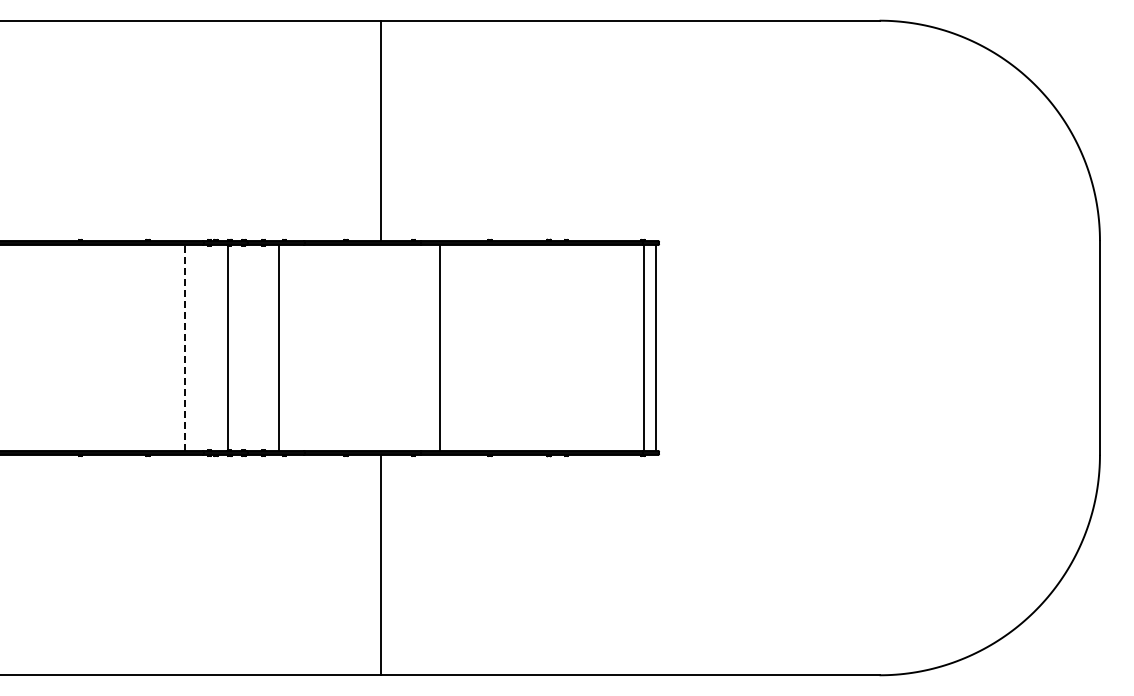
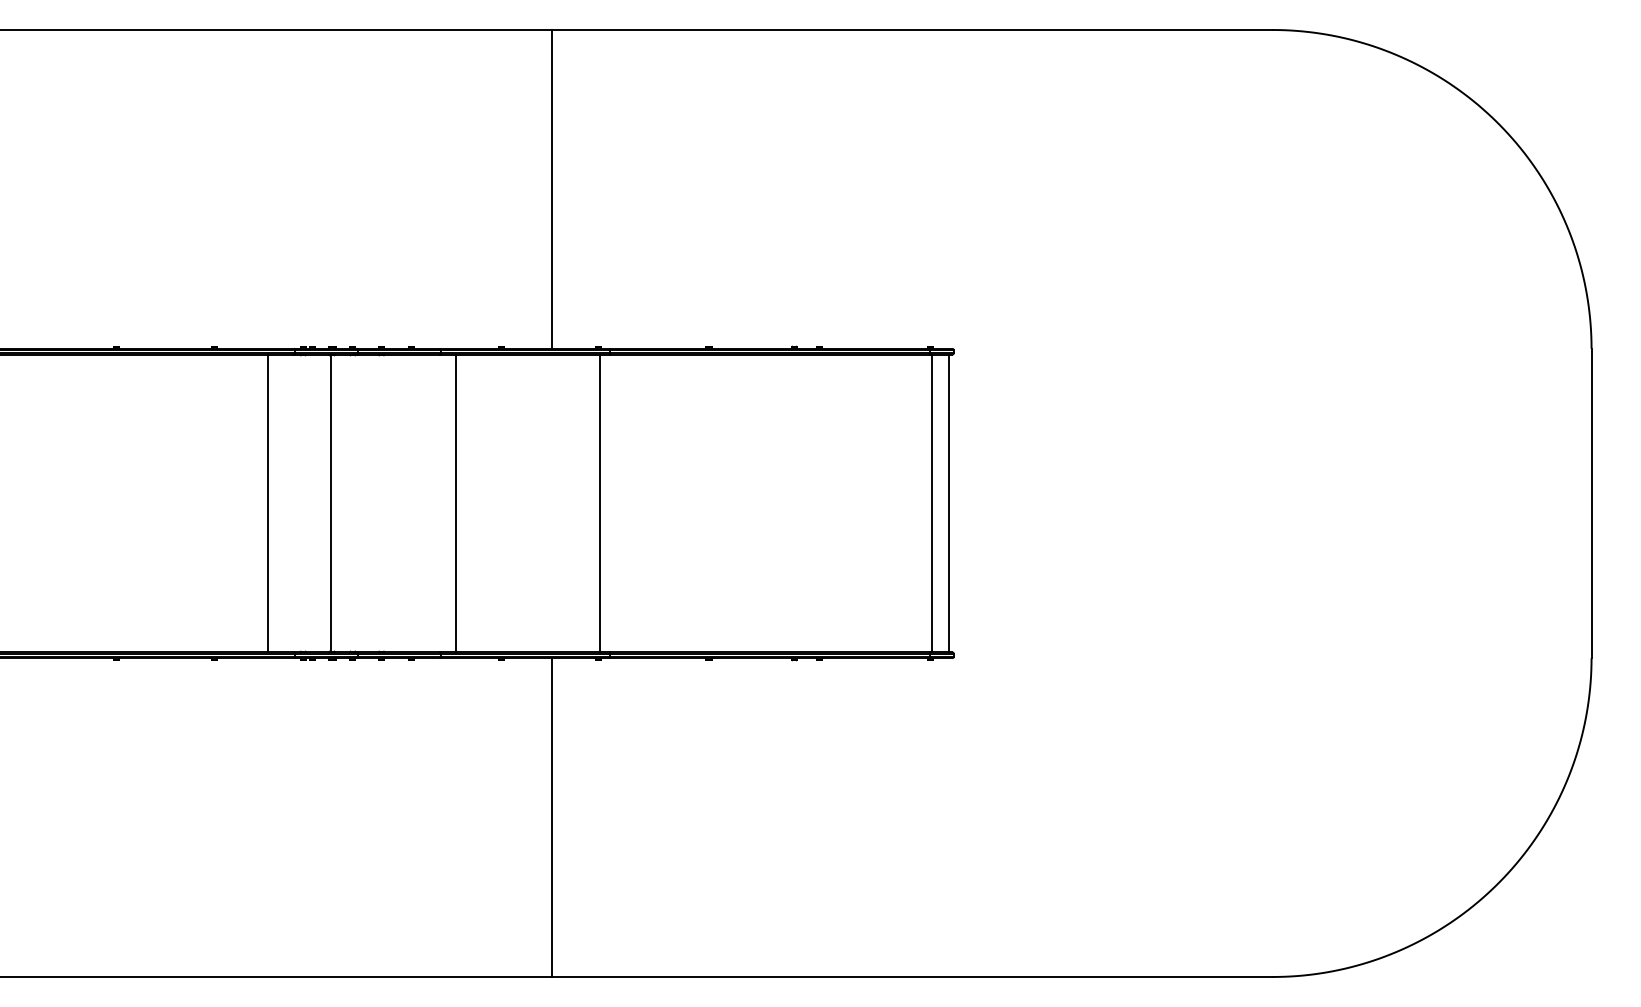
line: (184, 347) -> (267, 502), dashed -> solid
line: (279, 347) -> (456, 502), moved
line: (440, 347) -> (599, 502), moved

